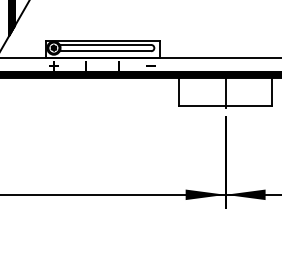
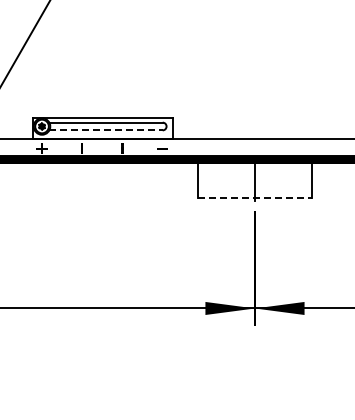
line: (105, 51) -> (106, 130), solid -> dashed
line: (226, 105) -> (255, 197), solid -> dashed

